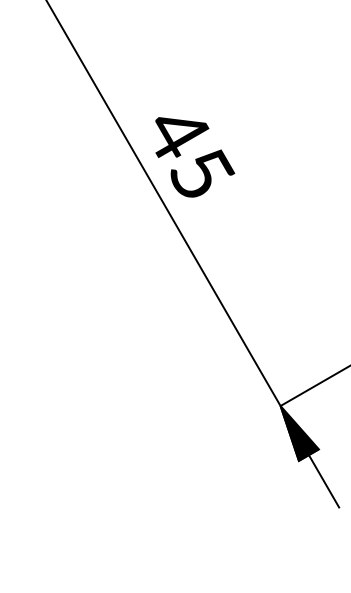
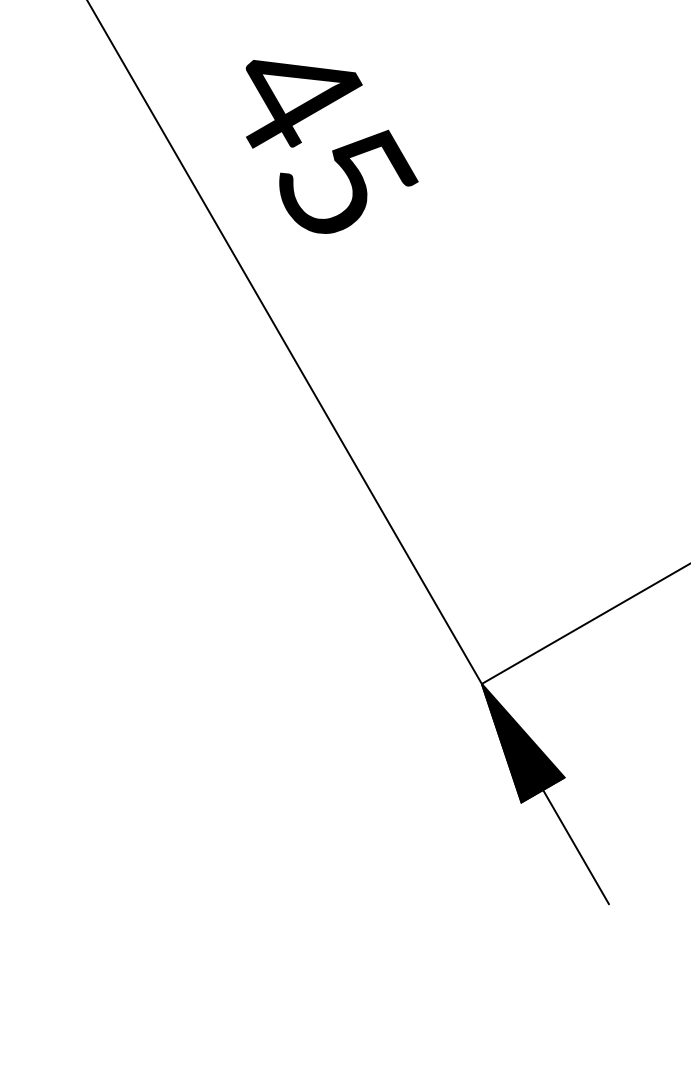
text: (195, 157) -> (332, 147), moved

